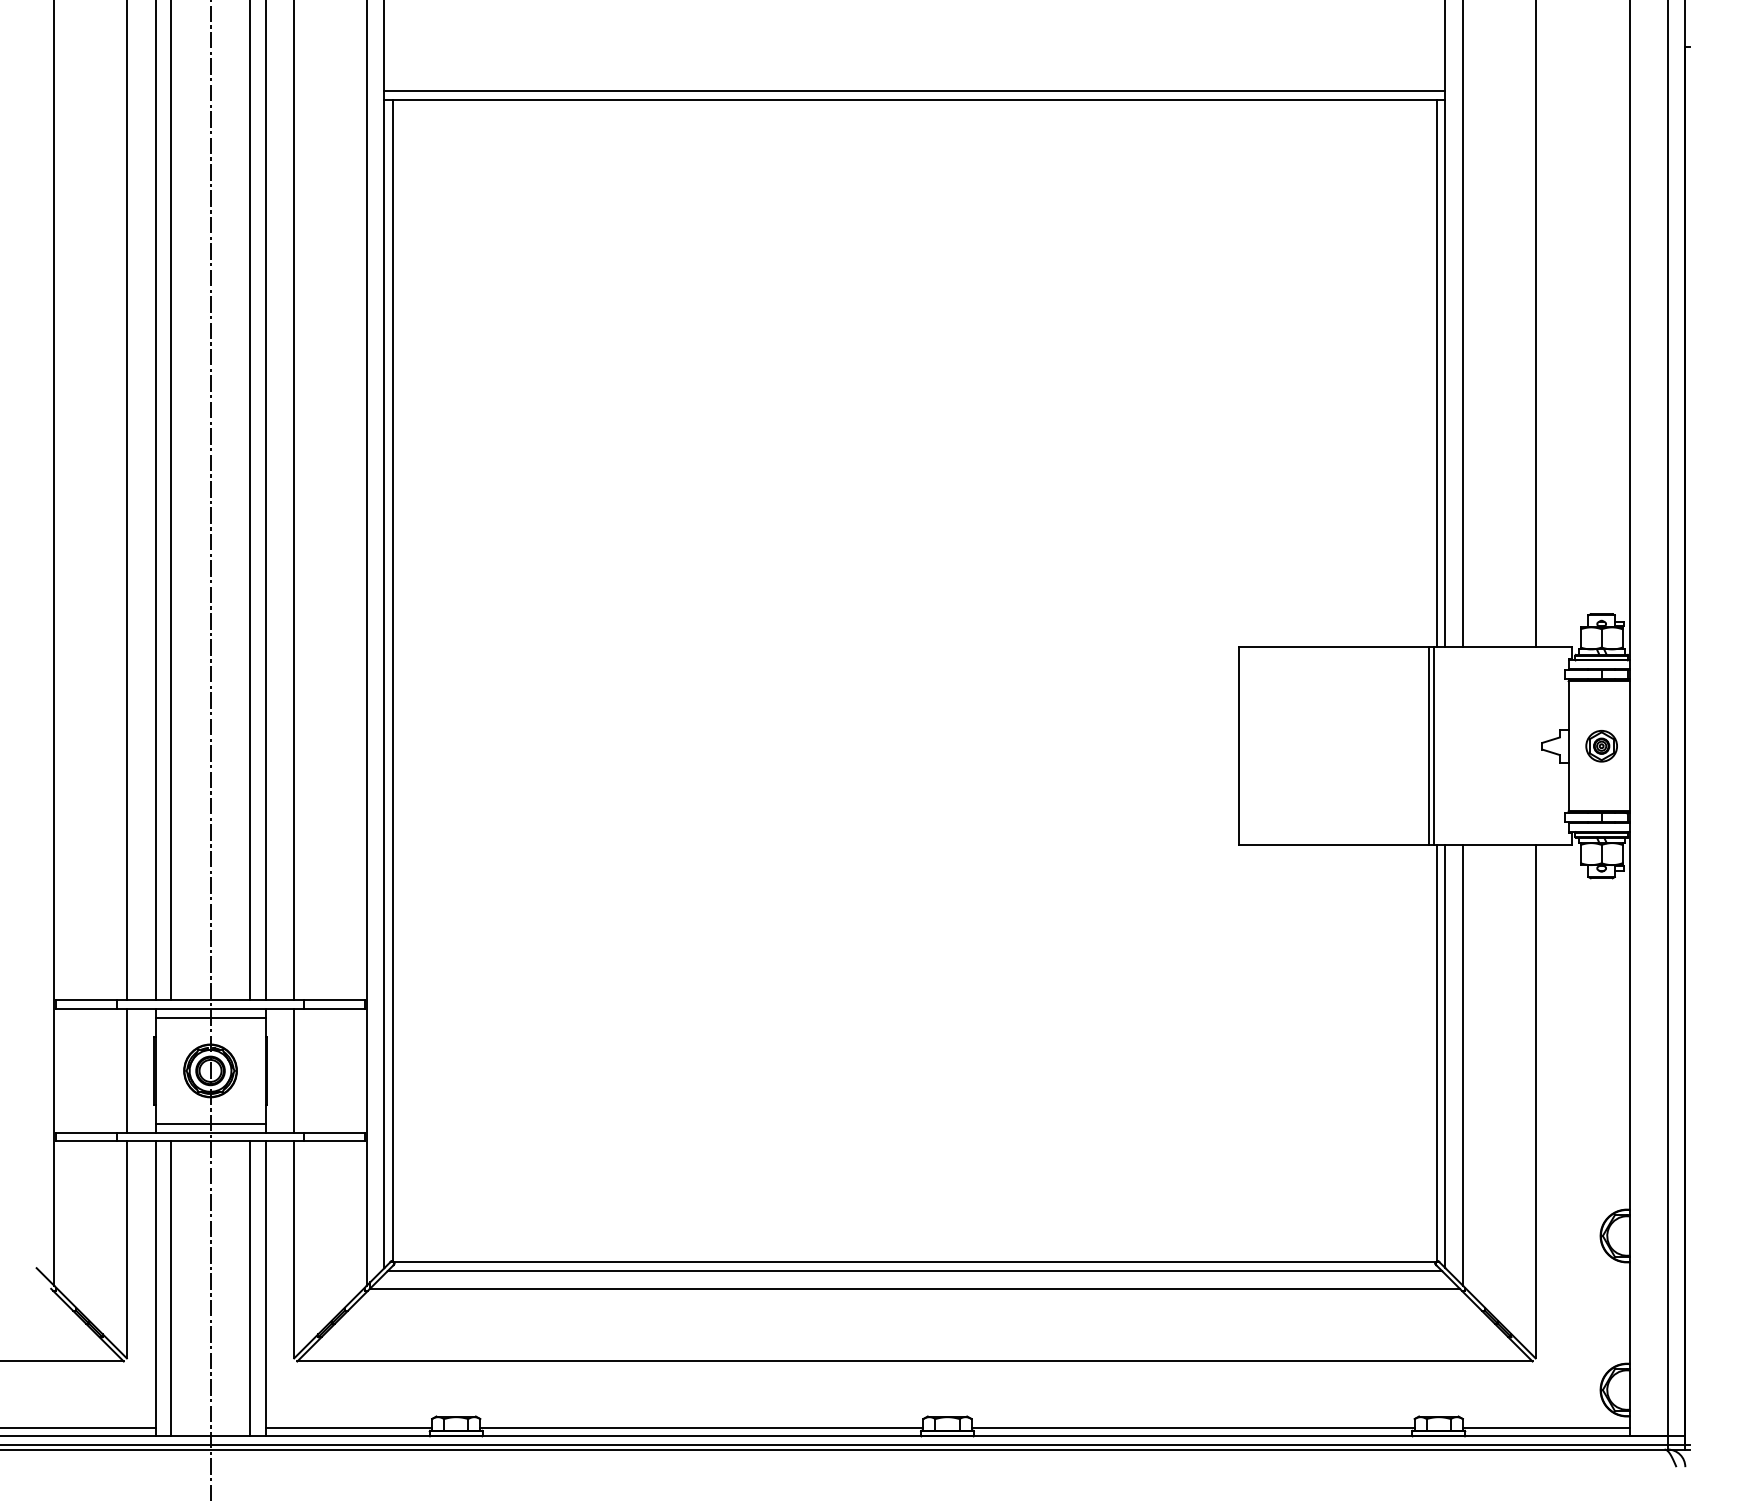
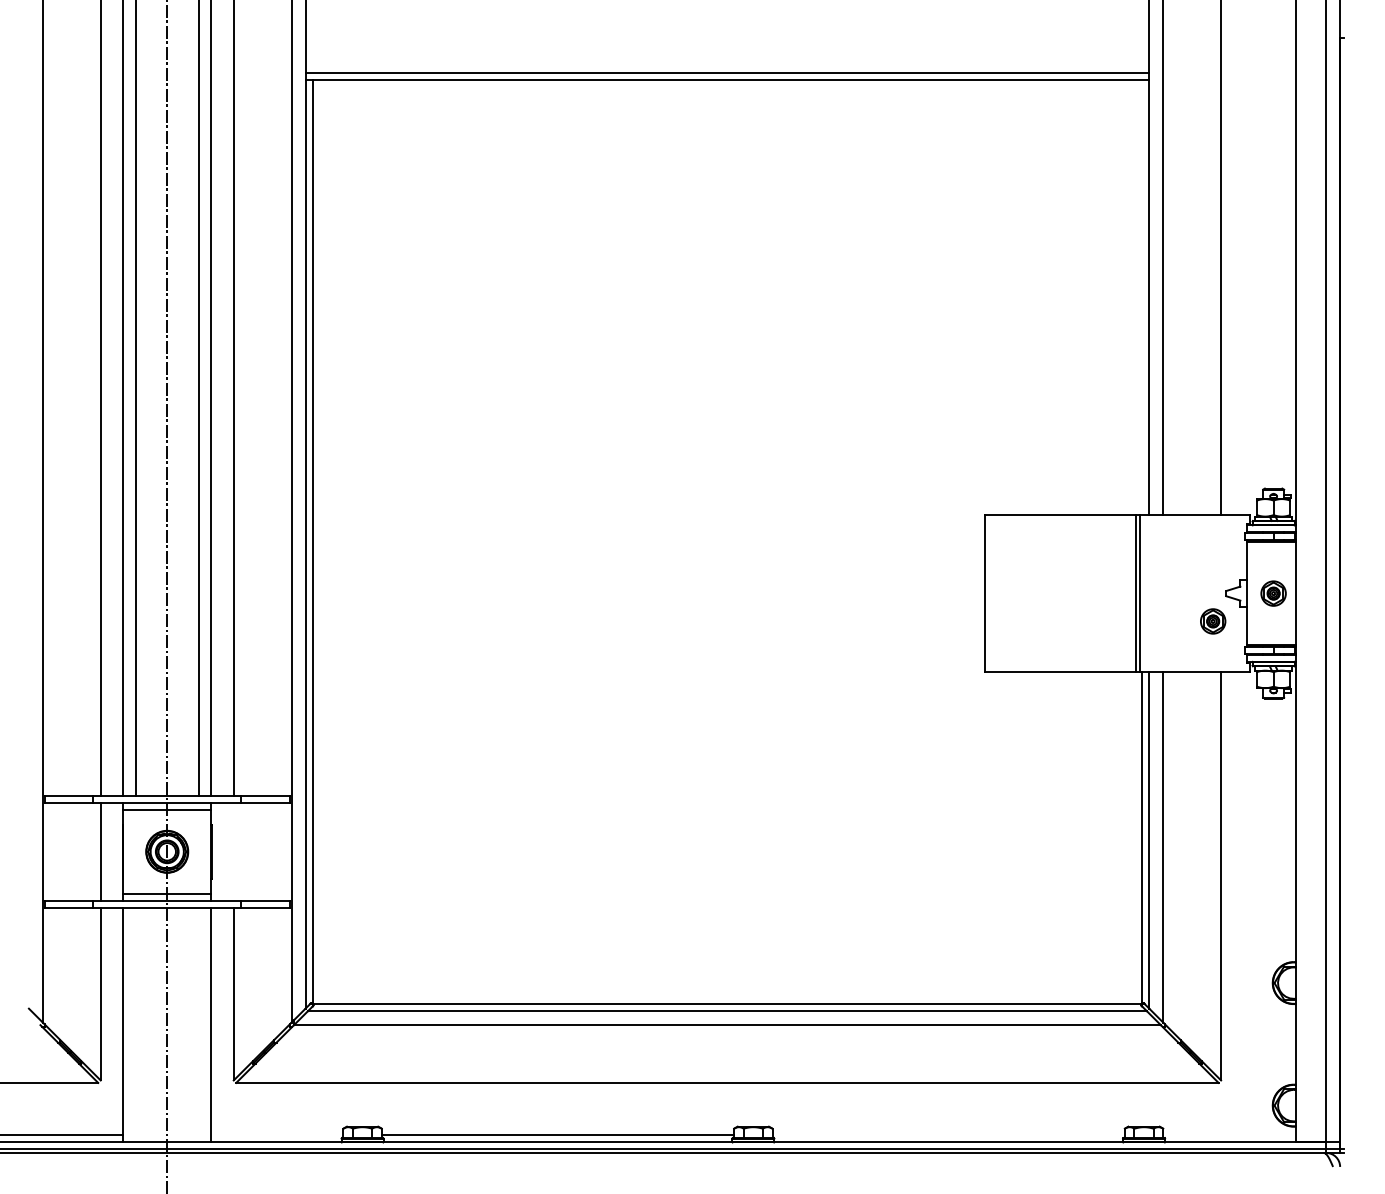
line: (1436, 373) -> (1142, 297), removed
part: (1525, 781) -> (1213, 621), added
line: (294, 1070) -> (234, 851), removed
line: (170, 1288) -> (135, 1024), removed
line: (250, 1288) -> (199, 1024), removed
line: (348, 1427) -> (276, 1135), removed
line: (1192, 1427) -> (948, 1135), removed
line: (1546, 1427) -> (1229, 1135), removed

